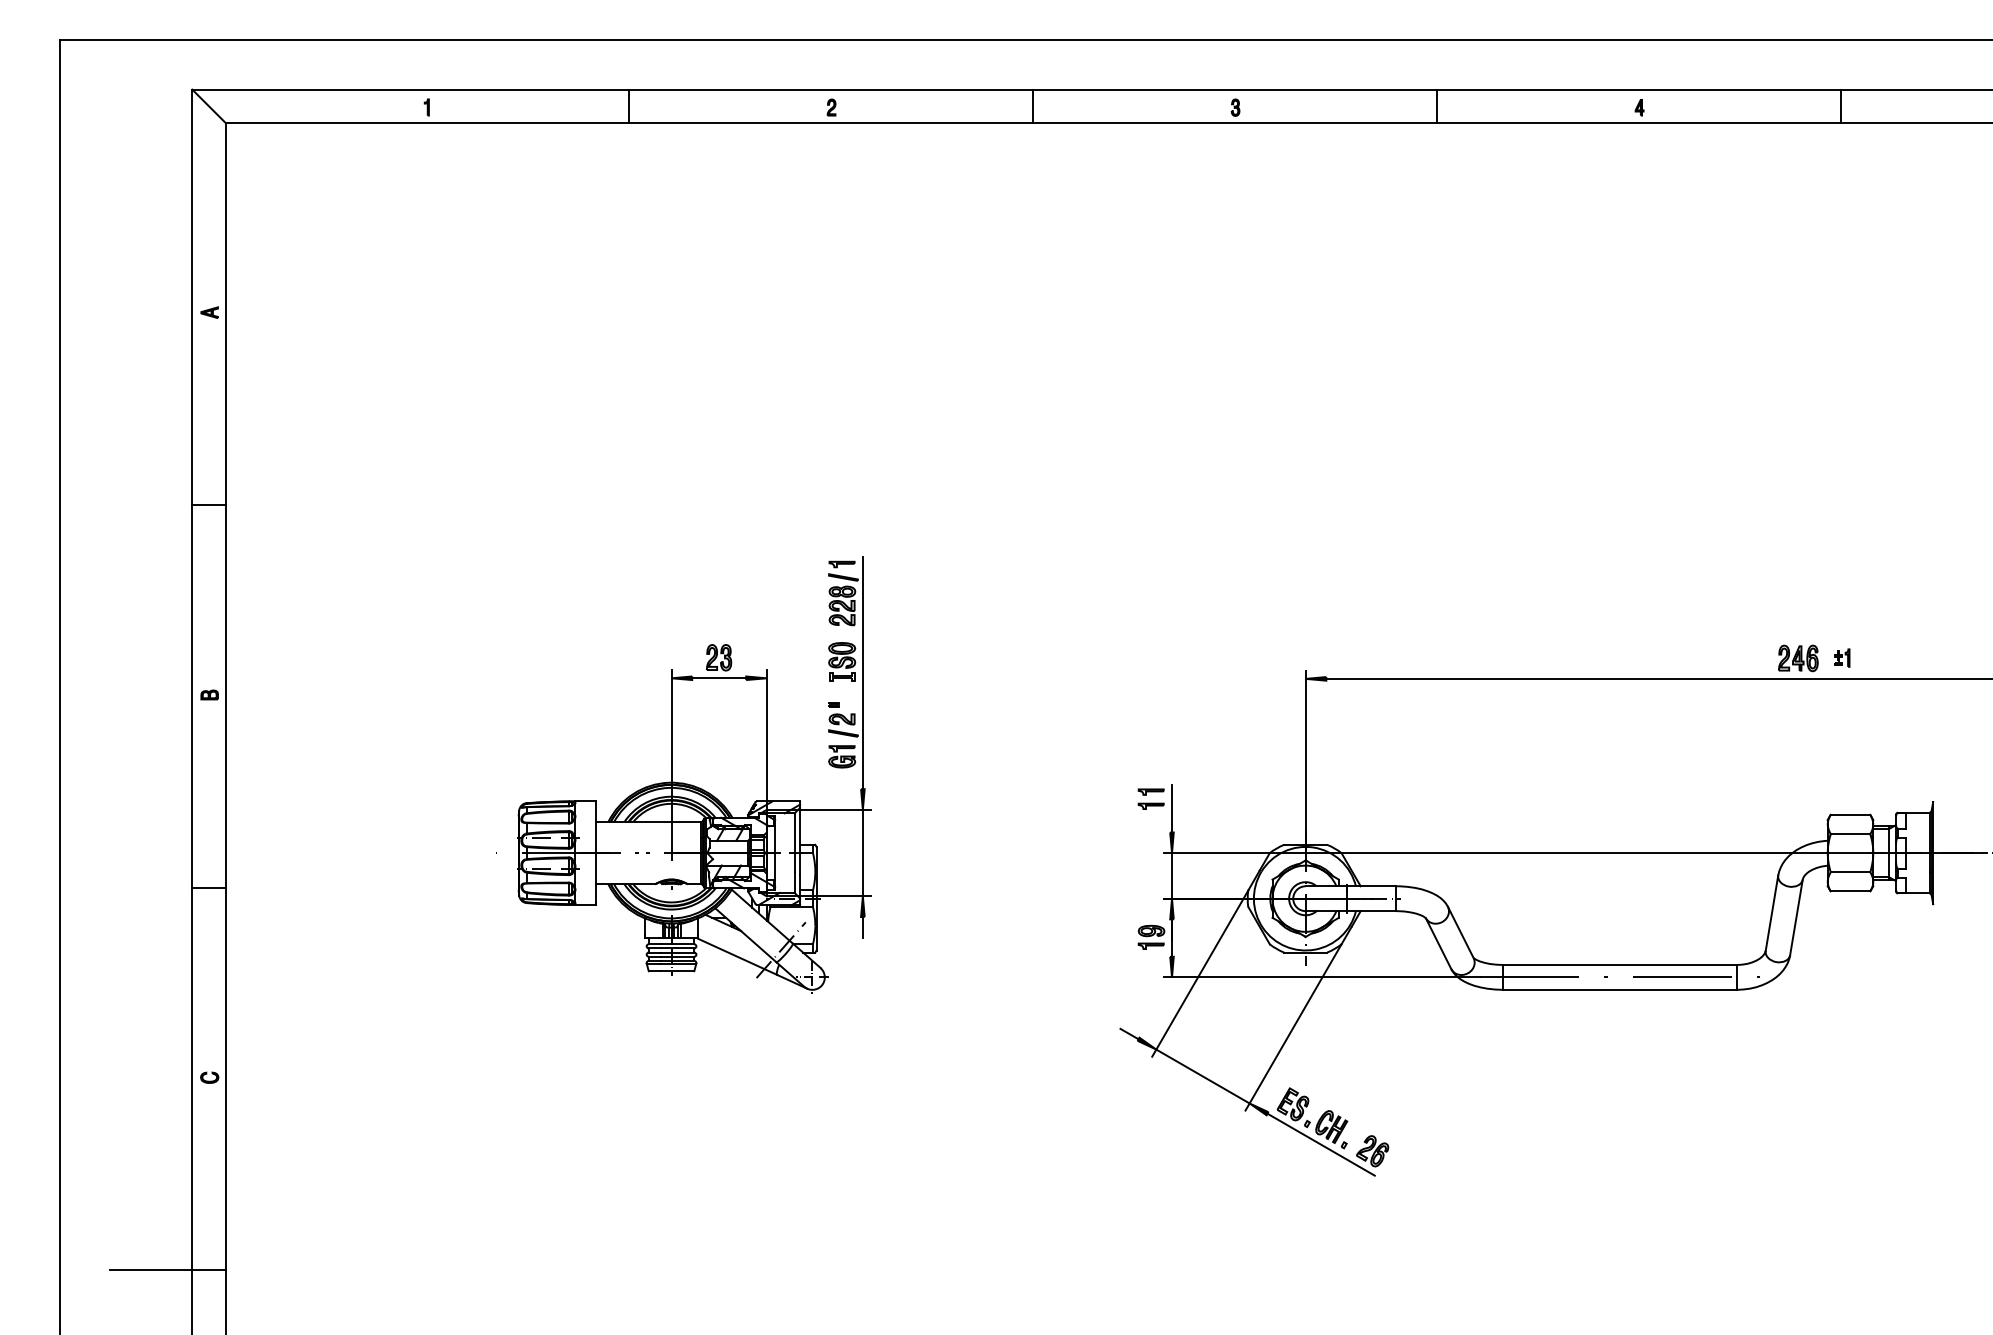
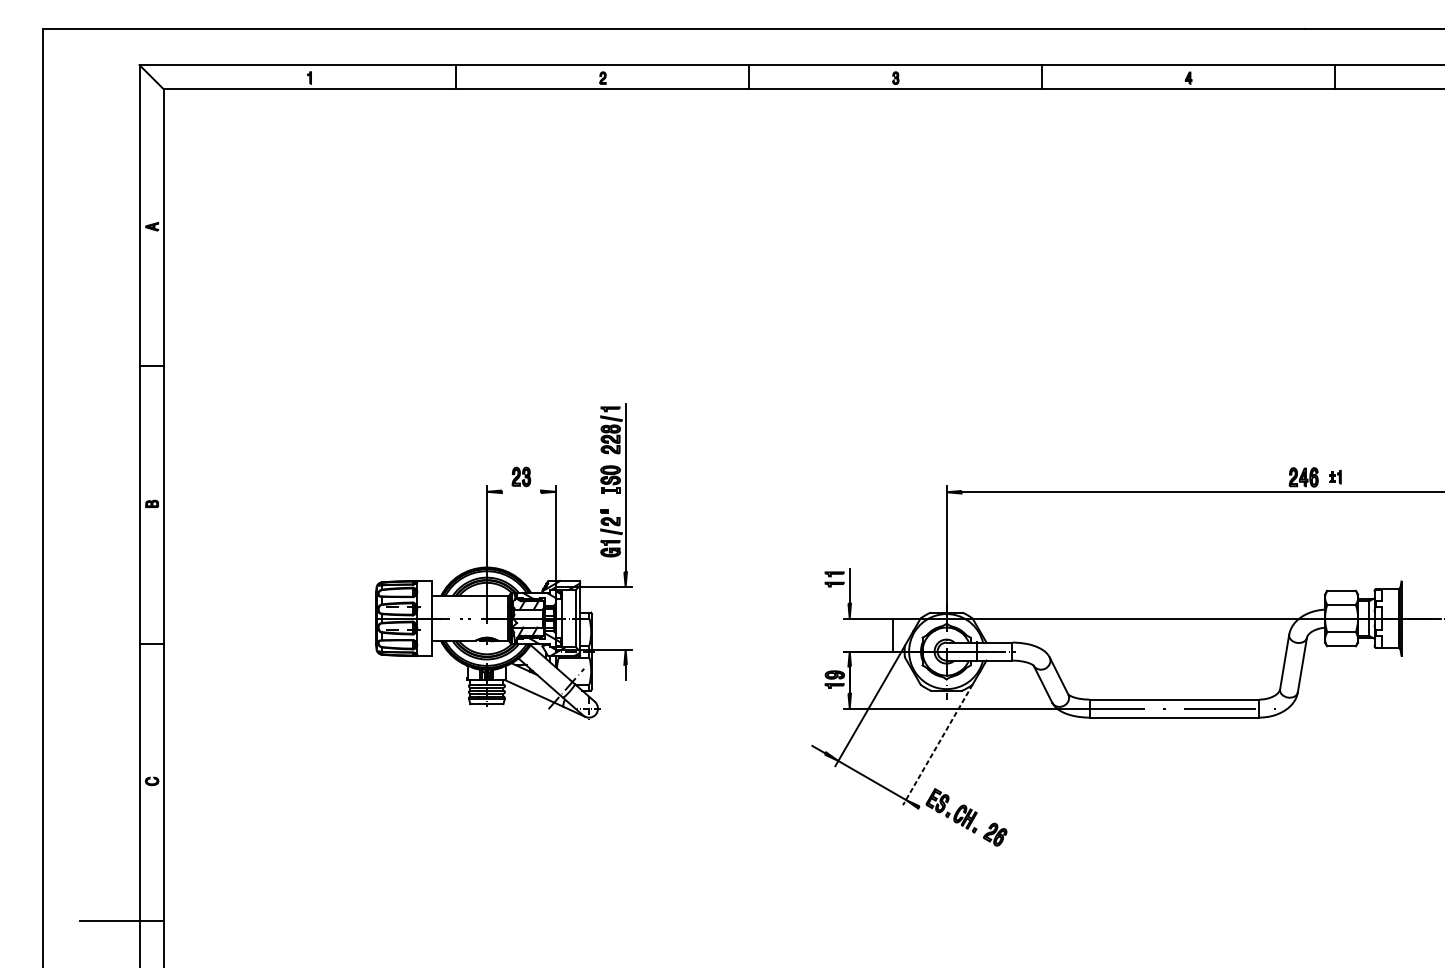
line: (719, 678) -> (521, 491), removed
line: (862, 852) -> (625, 618), removed
line: (1172, 875) -> (893, 634), moved
line: (1293, 1027) -> (937, 744), solid -> dashed
line: (1320, 1144) -> (957, 829), removed

